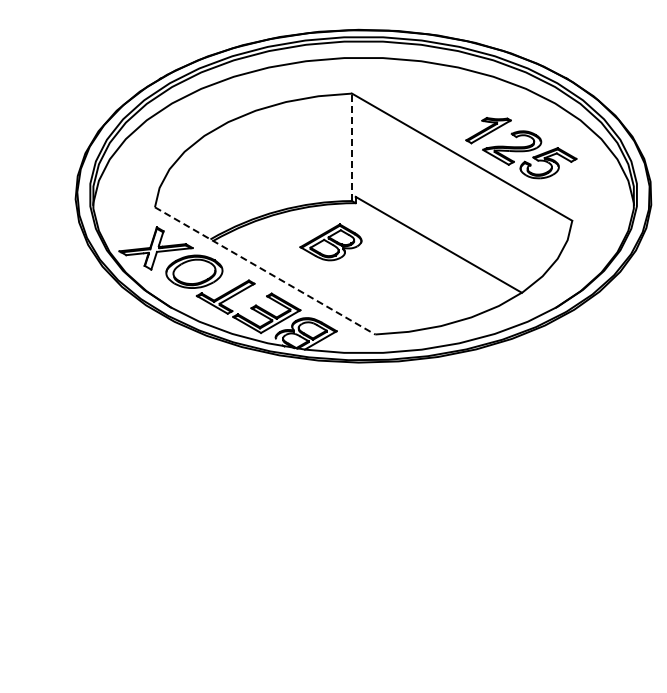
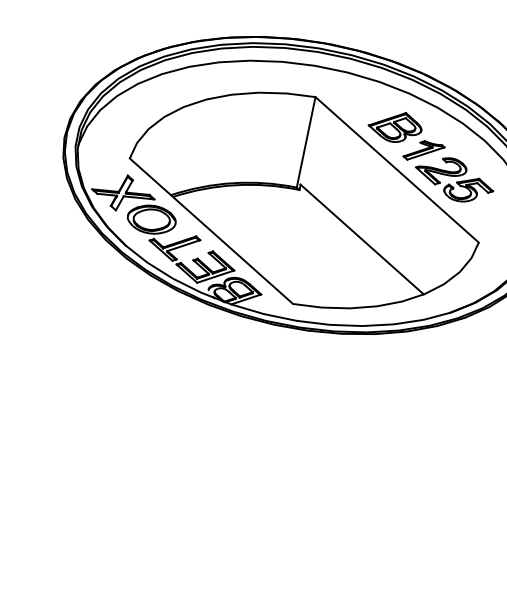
line: (352, 147) -> (306, 142), dashed -> solid
part: (330, 242) -> (394, 126), moved
line: (265, 271) -> (211, 231), dashed -> solid

